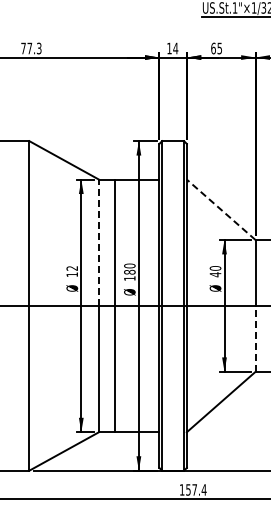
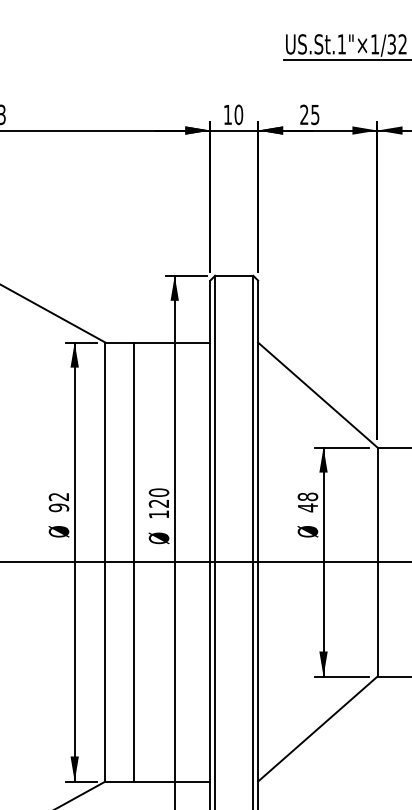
text: (175, 48) -> (238, 114), 14 -> 10
text: (213, 48) -> (304, 114), 65 -> 25
line: (221, 209) -> (318, 394), dashed -> solid
line: (98, 242) -> (104, 451), dashed -> solid
text: (215, 268) -> (307, 497), 40 -> 48
text: (129, 271) -> (158, 502), 180 -> 120
text: (72, 274) -> (59, 507), 12 -> 92
line: (255, 338) -> (377, 618), dashed -> solid

